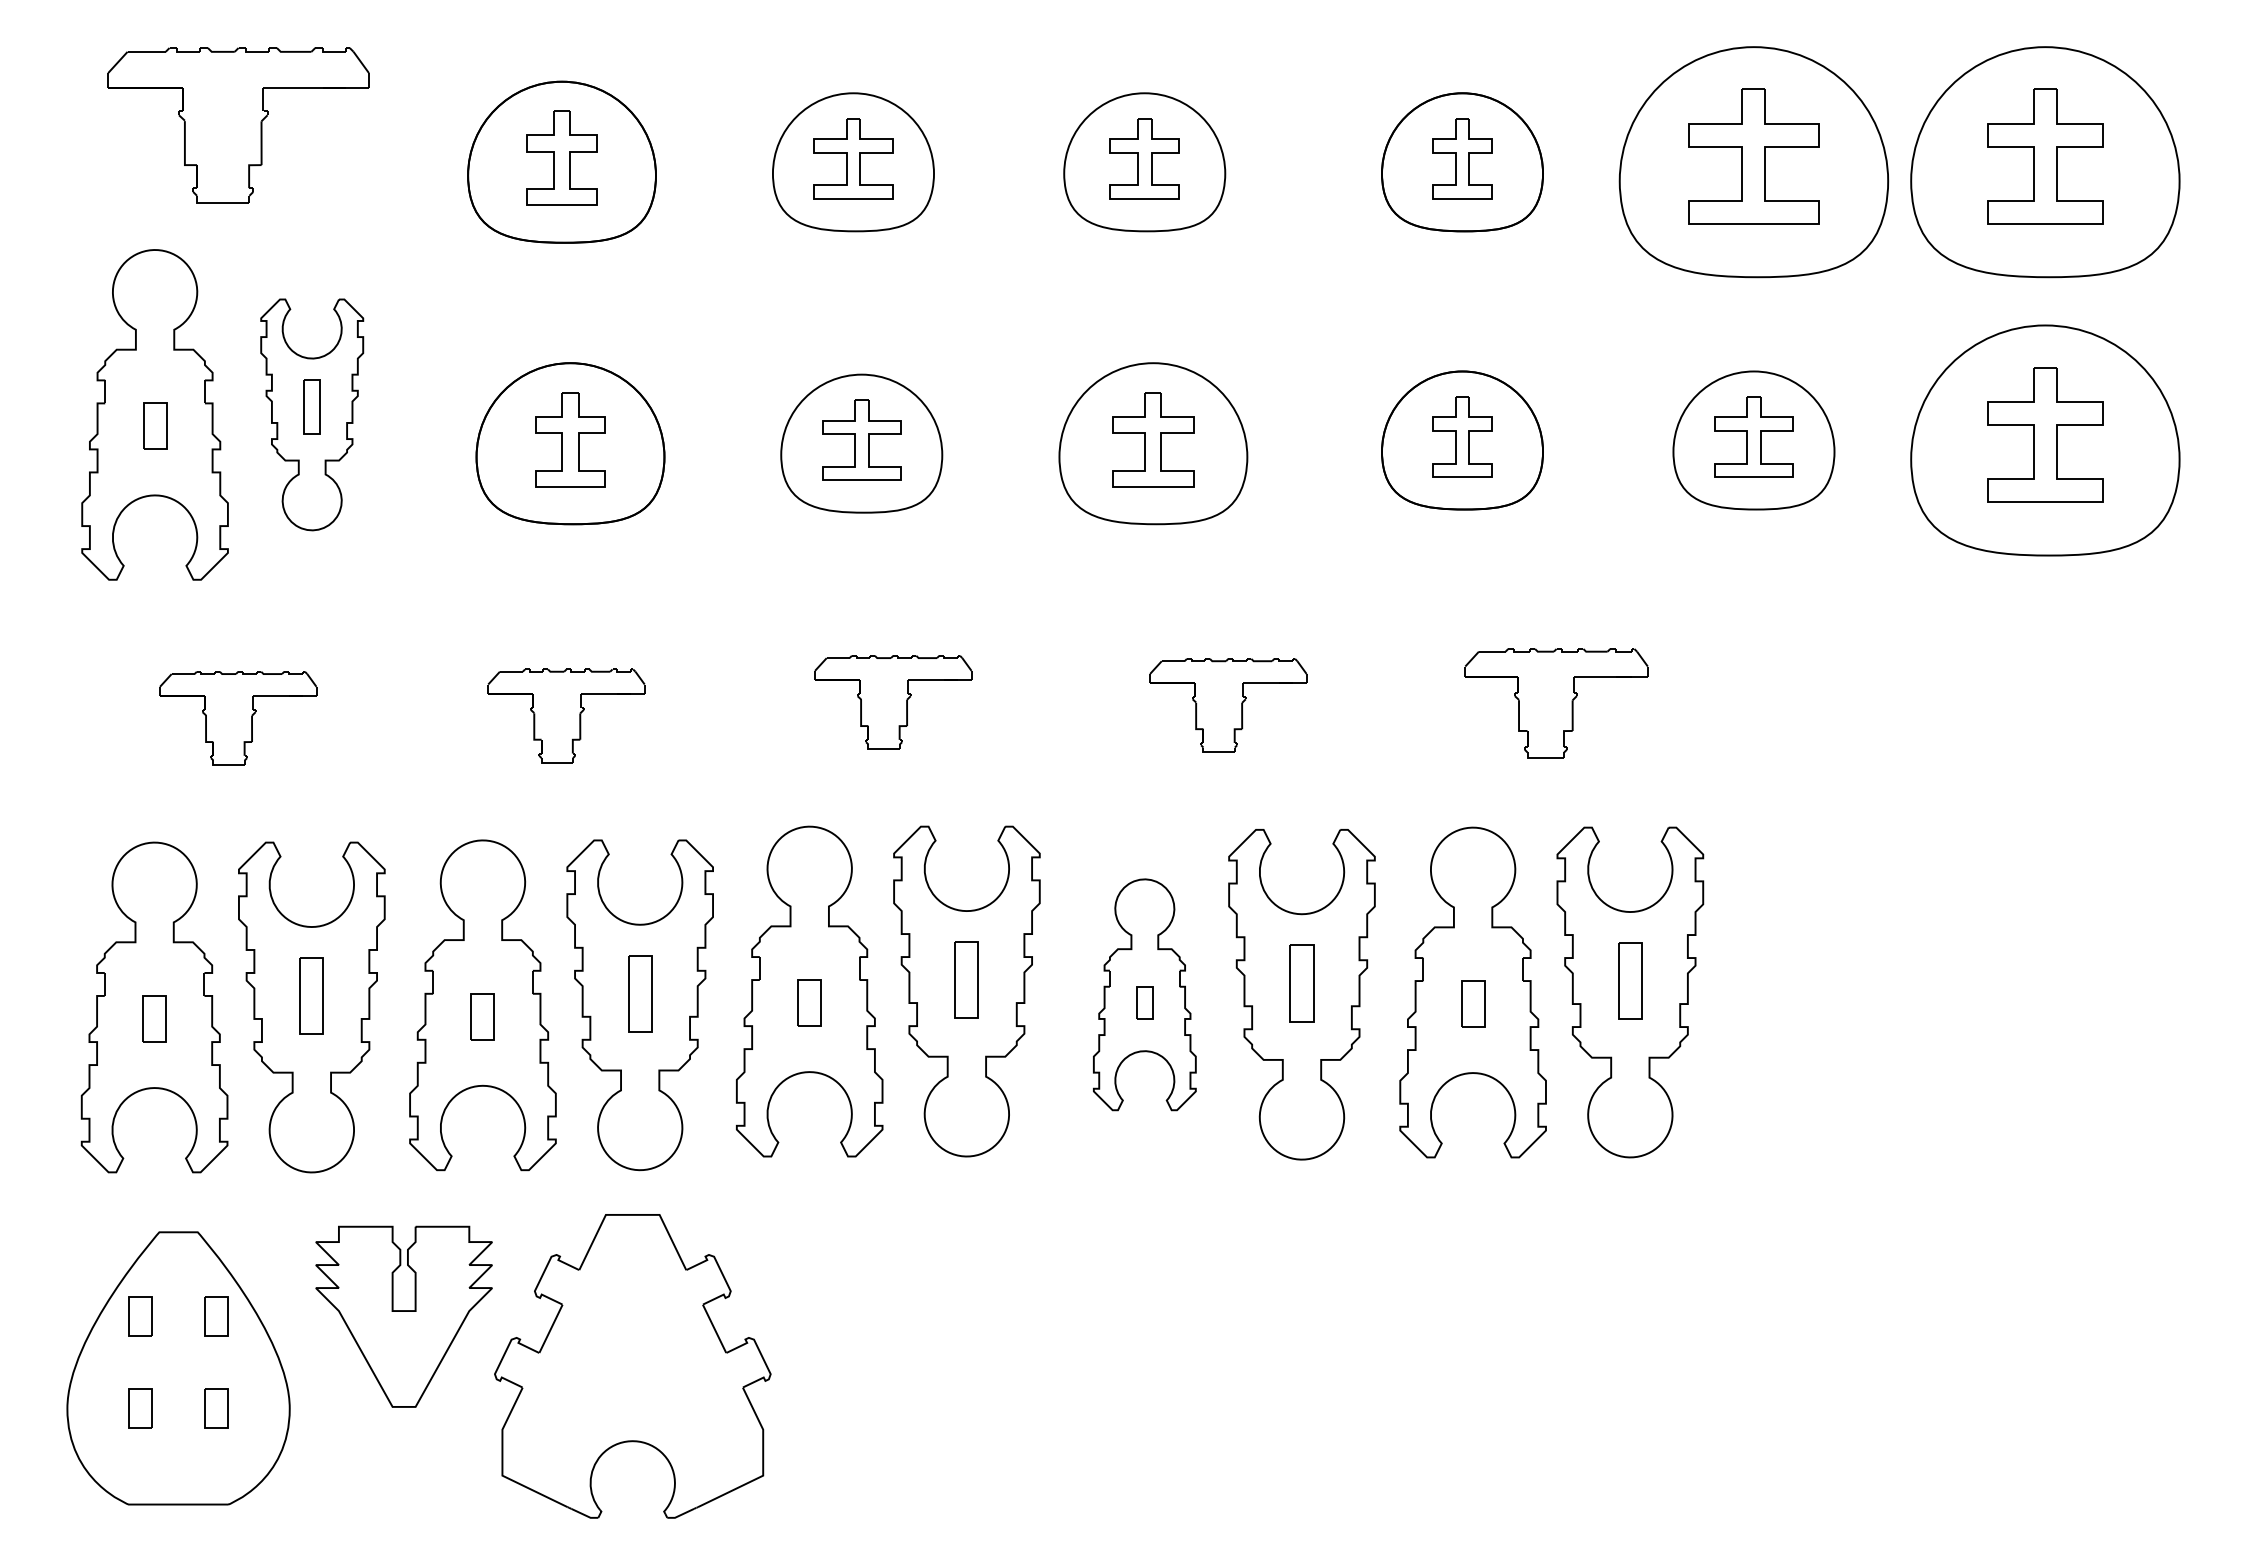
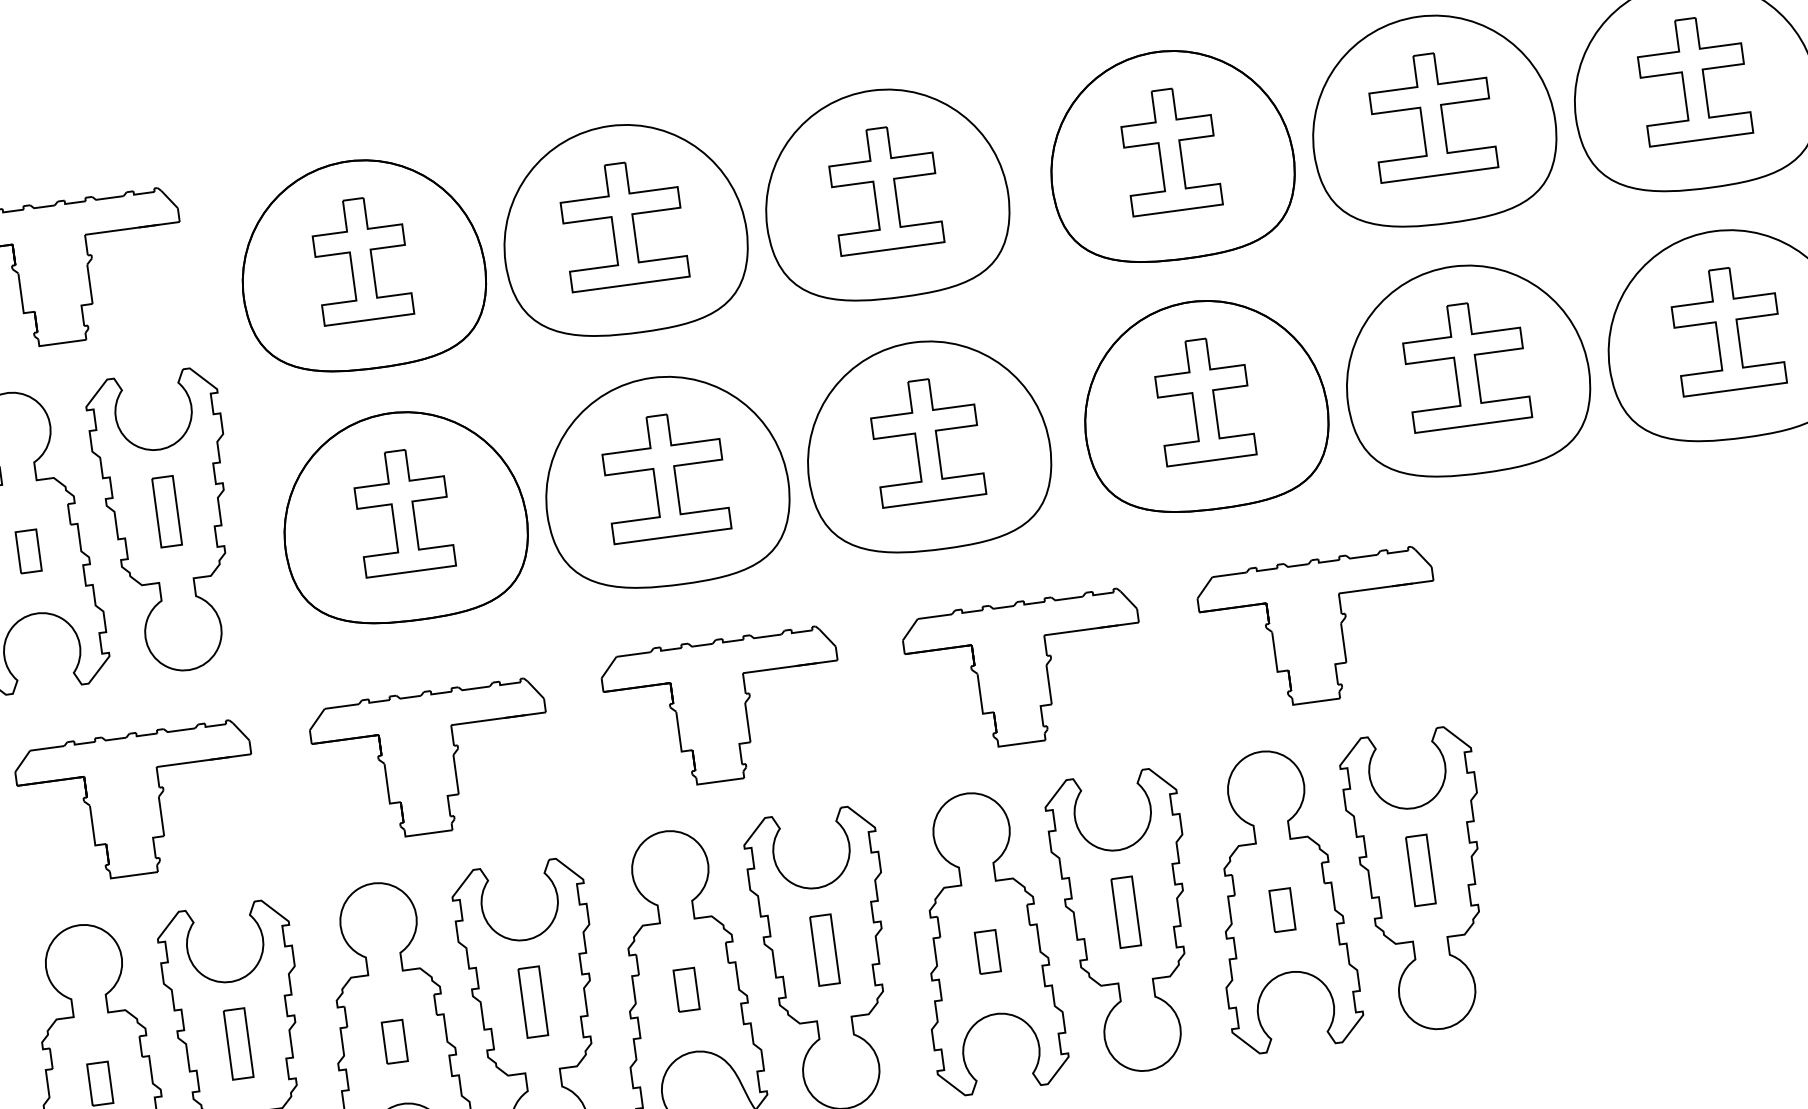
part: (561, 162) -> (361, 265), size x1.43
part: (853, 162) -> (623, 229), size x1.67
part: (1144, 162) -> (885, 194), size x1.67
part: (1462, 162) -> (1170, 155), size x1.67
part: (311, 414) -> (167, 521), size x1.43
part: (1462, 440) -> (1204, 405), size x1.67
part: (1753, 440) -> (1465, 370), size x1.67
part: (570, 443) -> (403, 516), size x1.43
part: (861, 443) -> (665, 481), size x1.67
part: (1153, 443) -> (927, 445), size x1.43
part: (893, 702) -> (725, 709), size x1.67
part: (1556, 703) -> (1320, 630), size x1.43
part: (1228, 705) -> (1026, 671), size x1.67
part: (566, 715) -> (433, 761), size x1.67
part: (238, 718) -> (139, 803), size x1.67
part: (1144, 994) -> (986, 941), size x1.43

